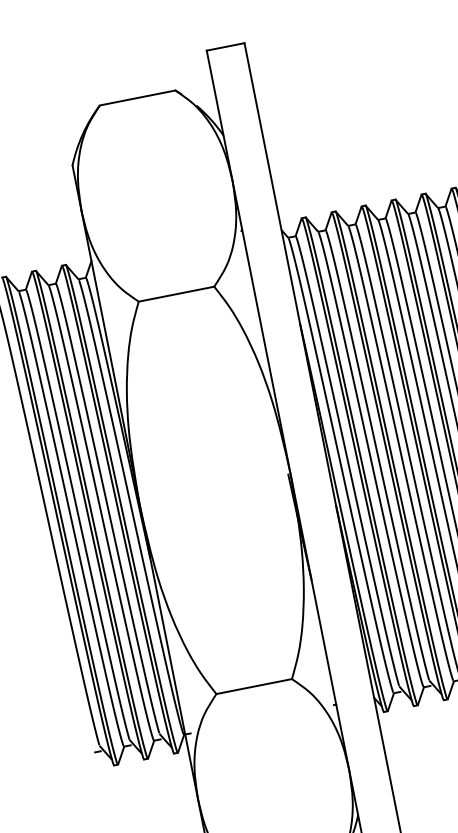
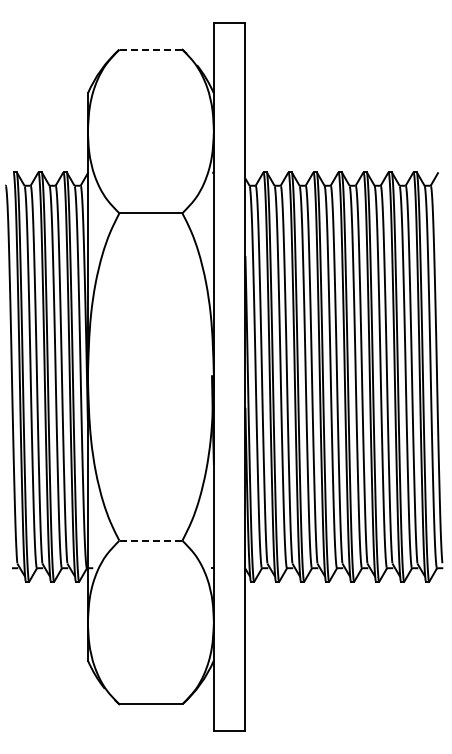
line: (137, 97) -> (150, 49), solid -> dashed
line: (253, 686) -> (150, 540), solid -> dashed

